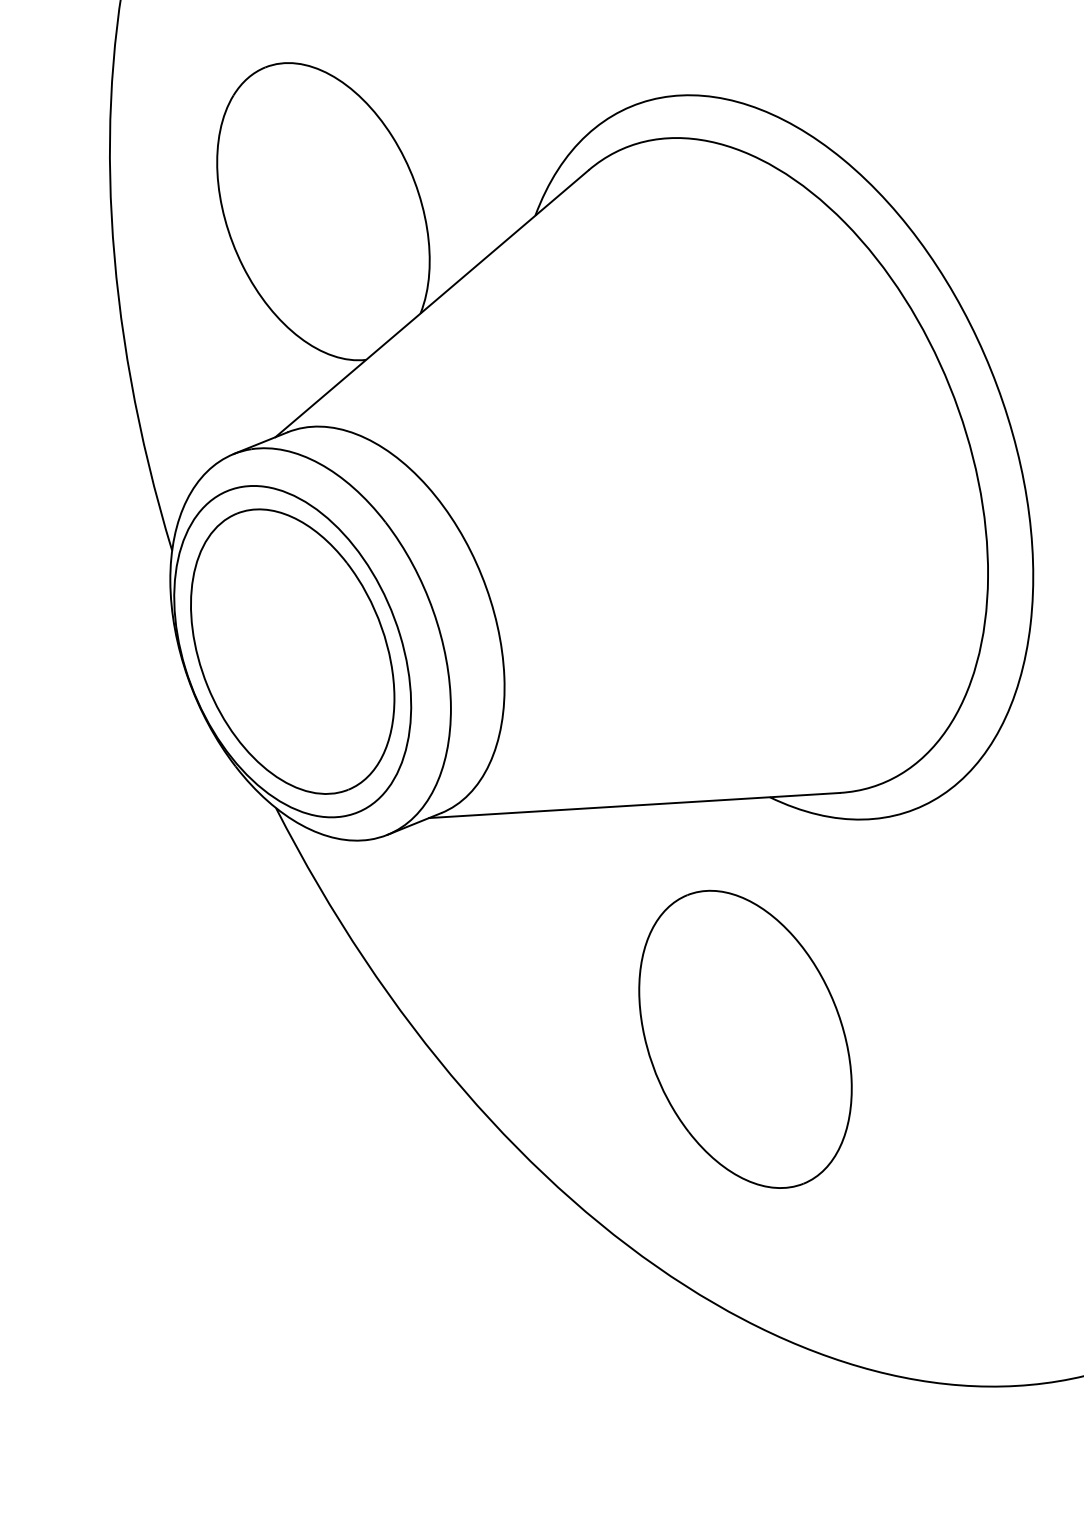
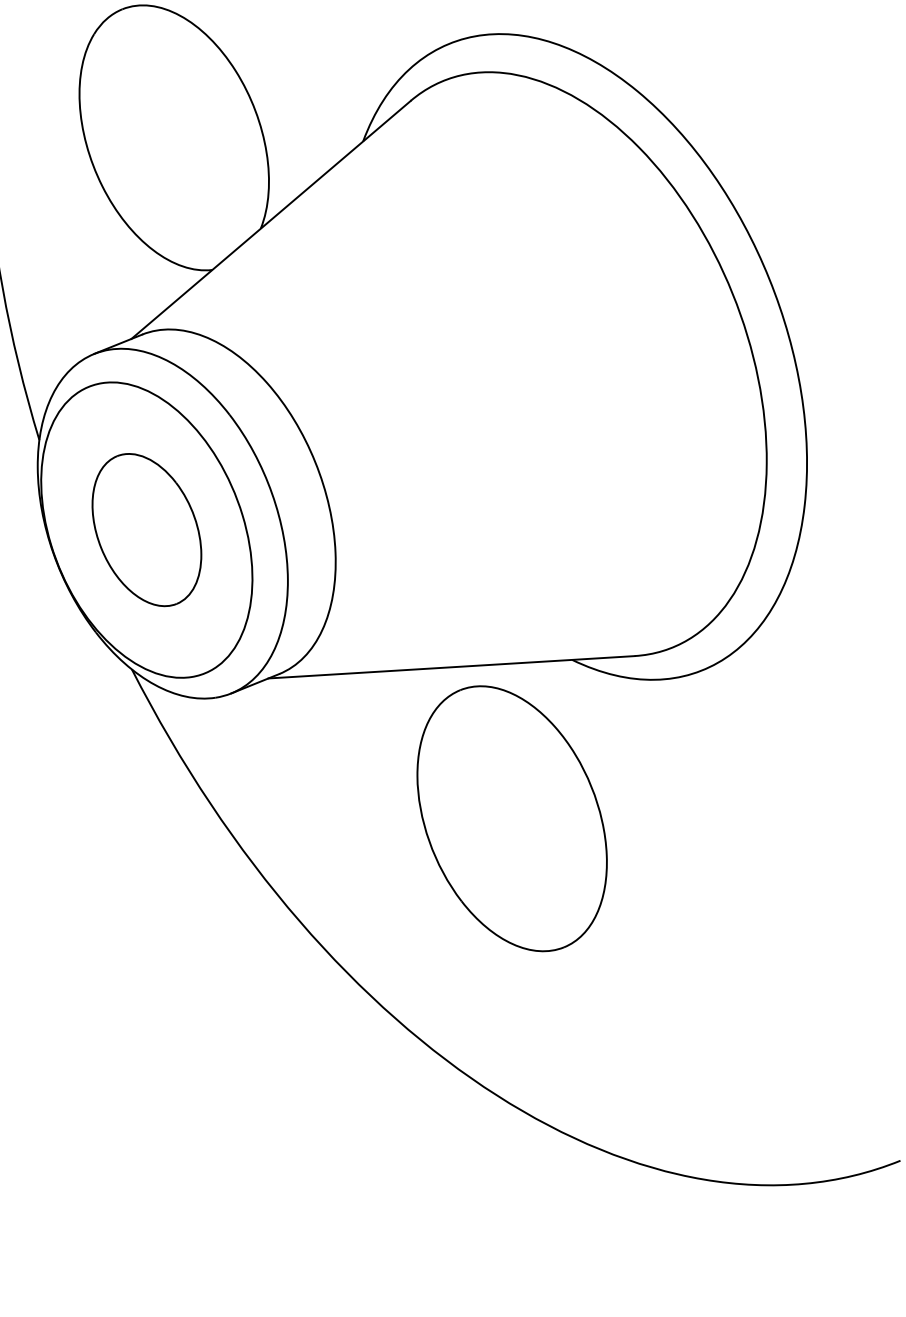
part: (292, 651) -> (146, 529), size x0.6
part: (745, 1038) -> (512, 817), moved

